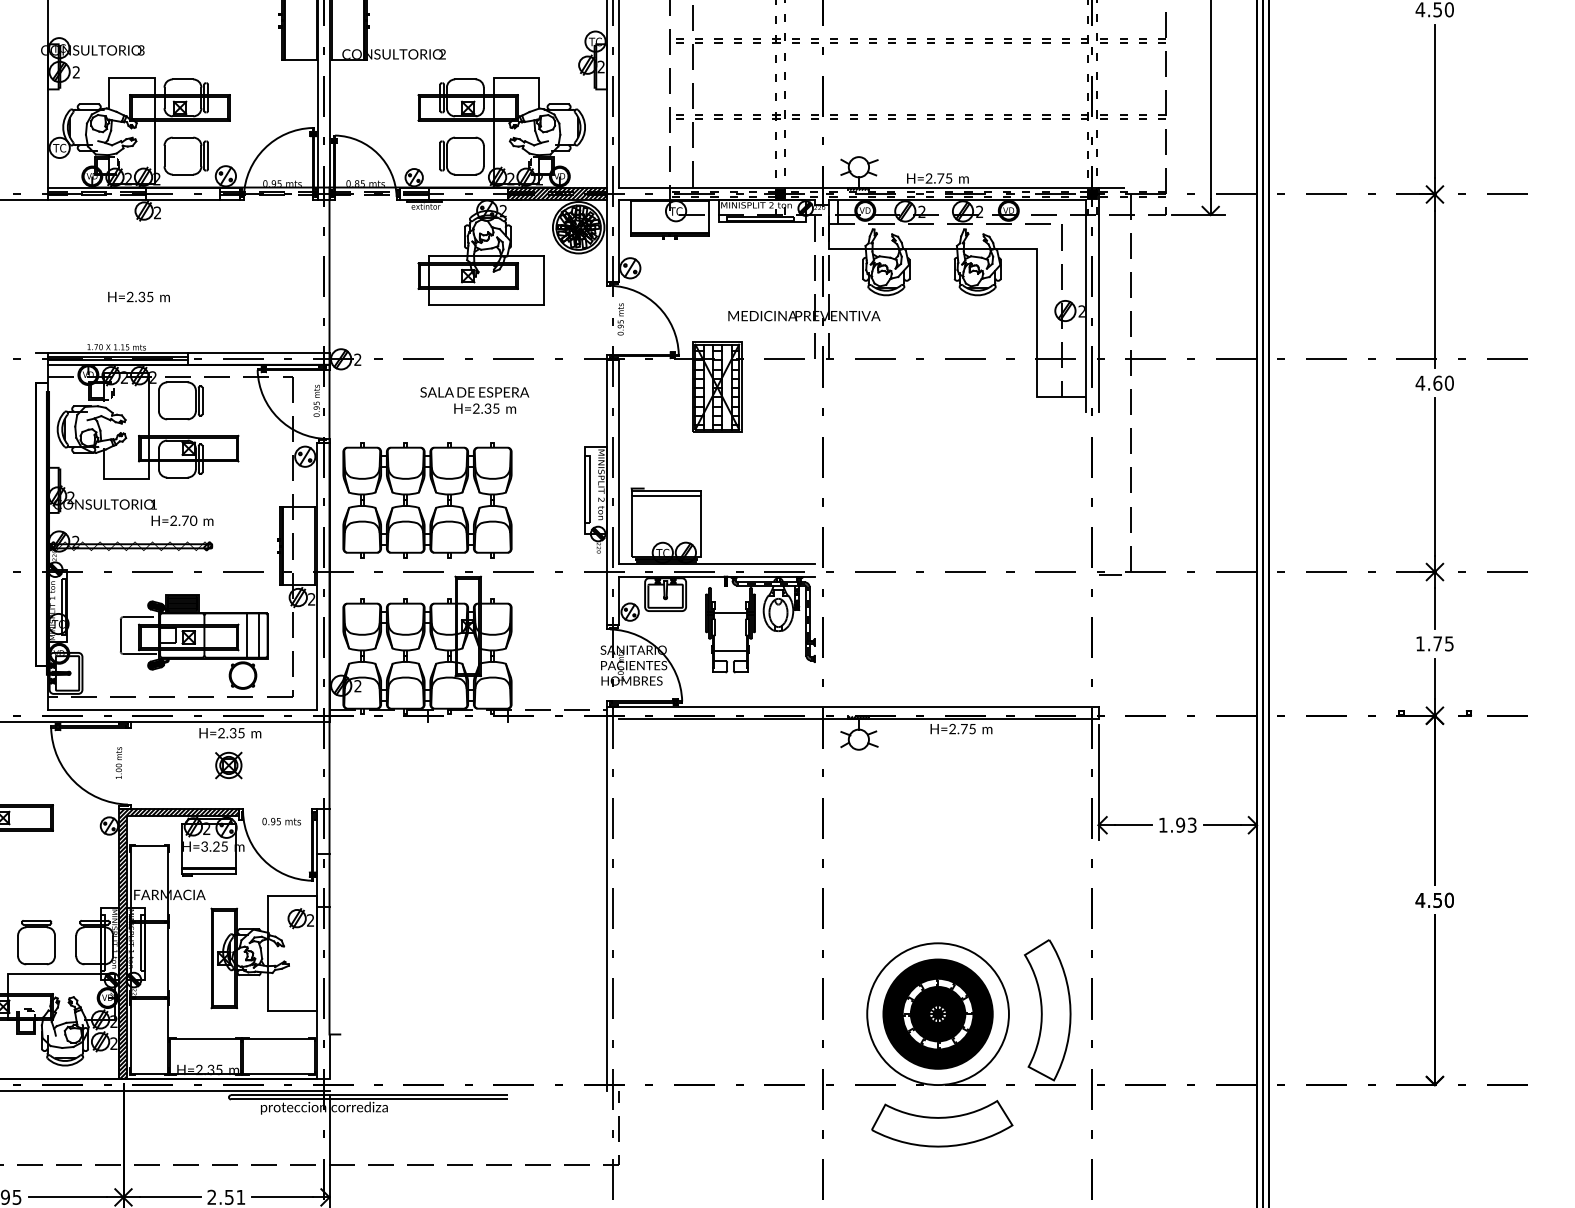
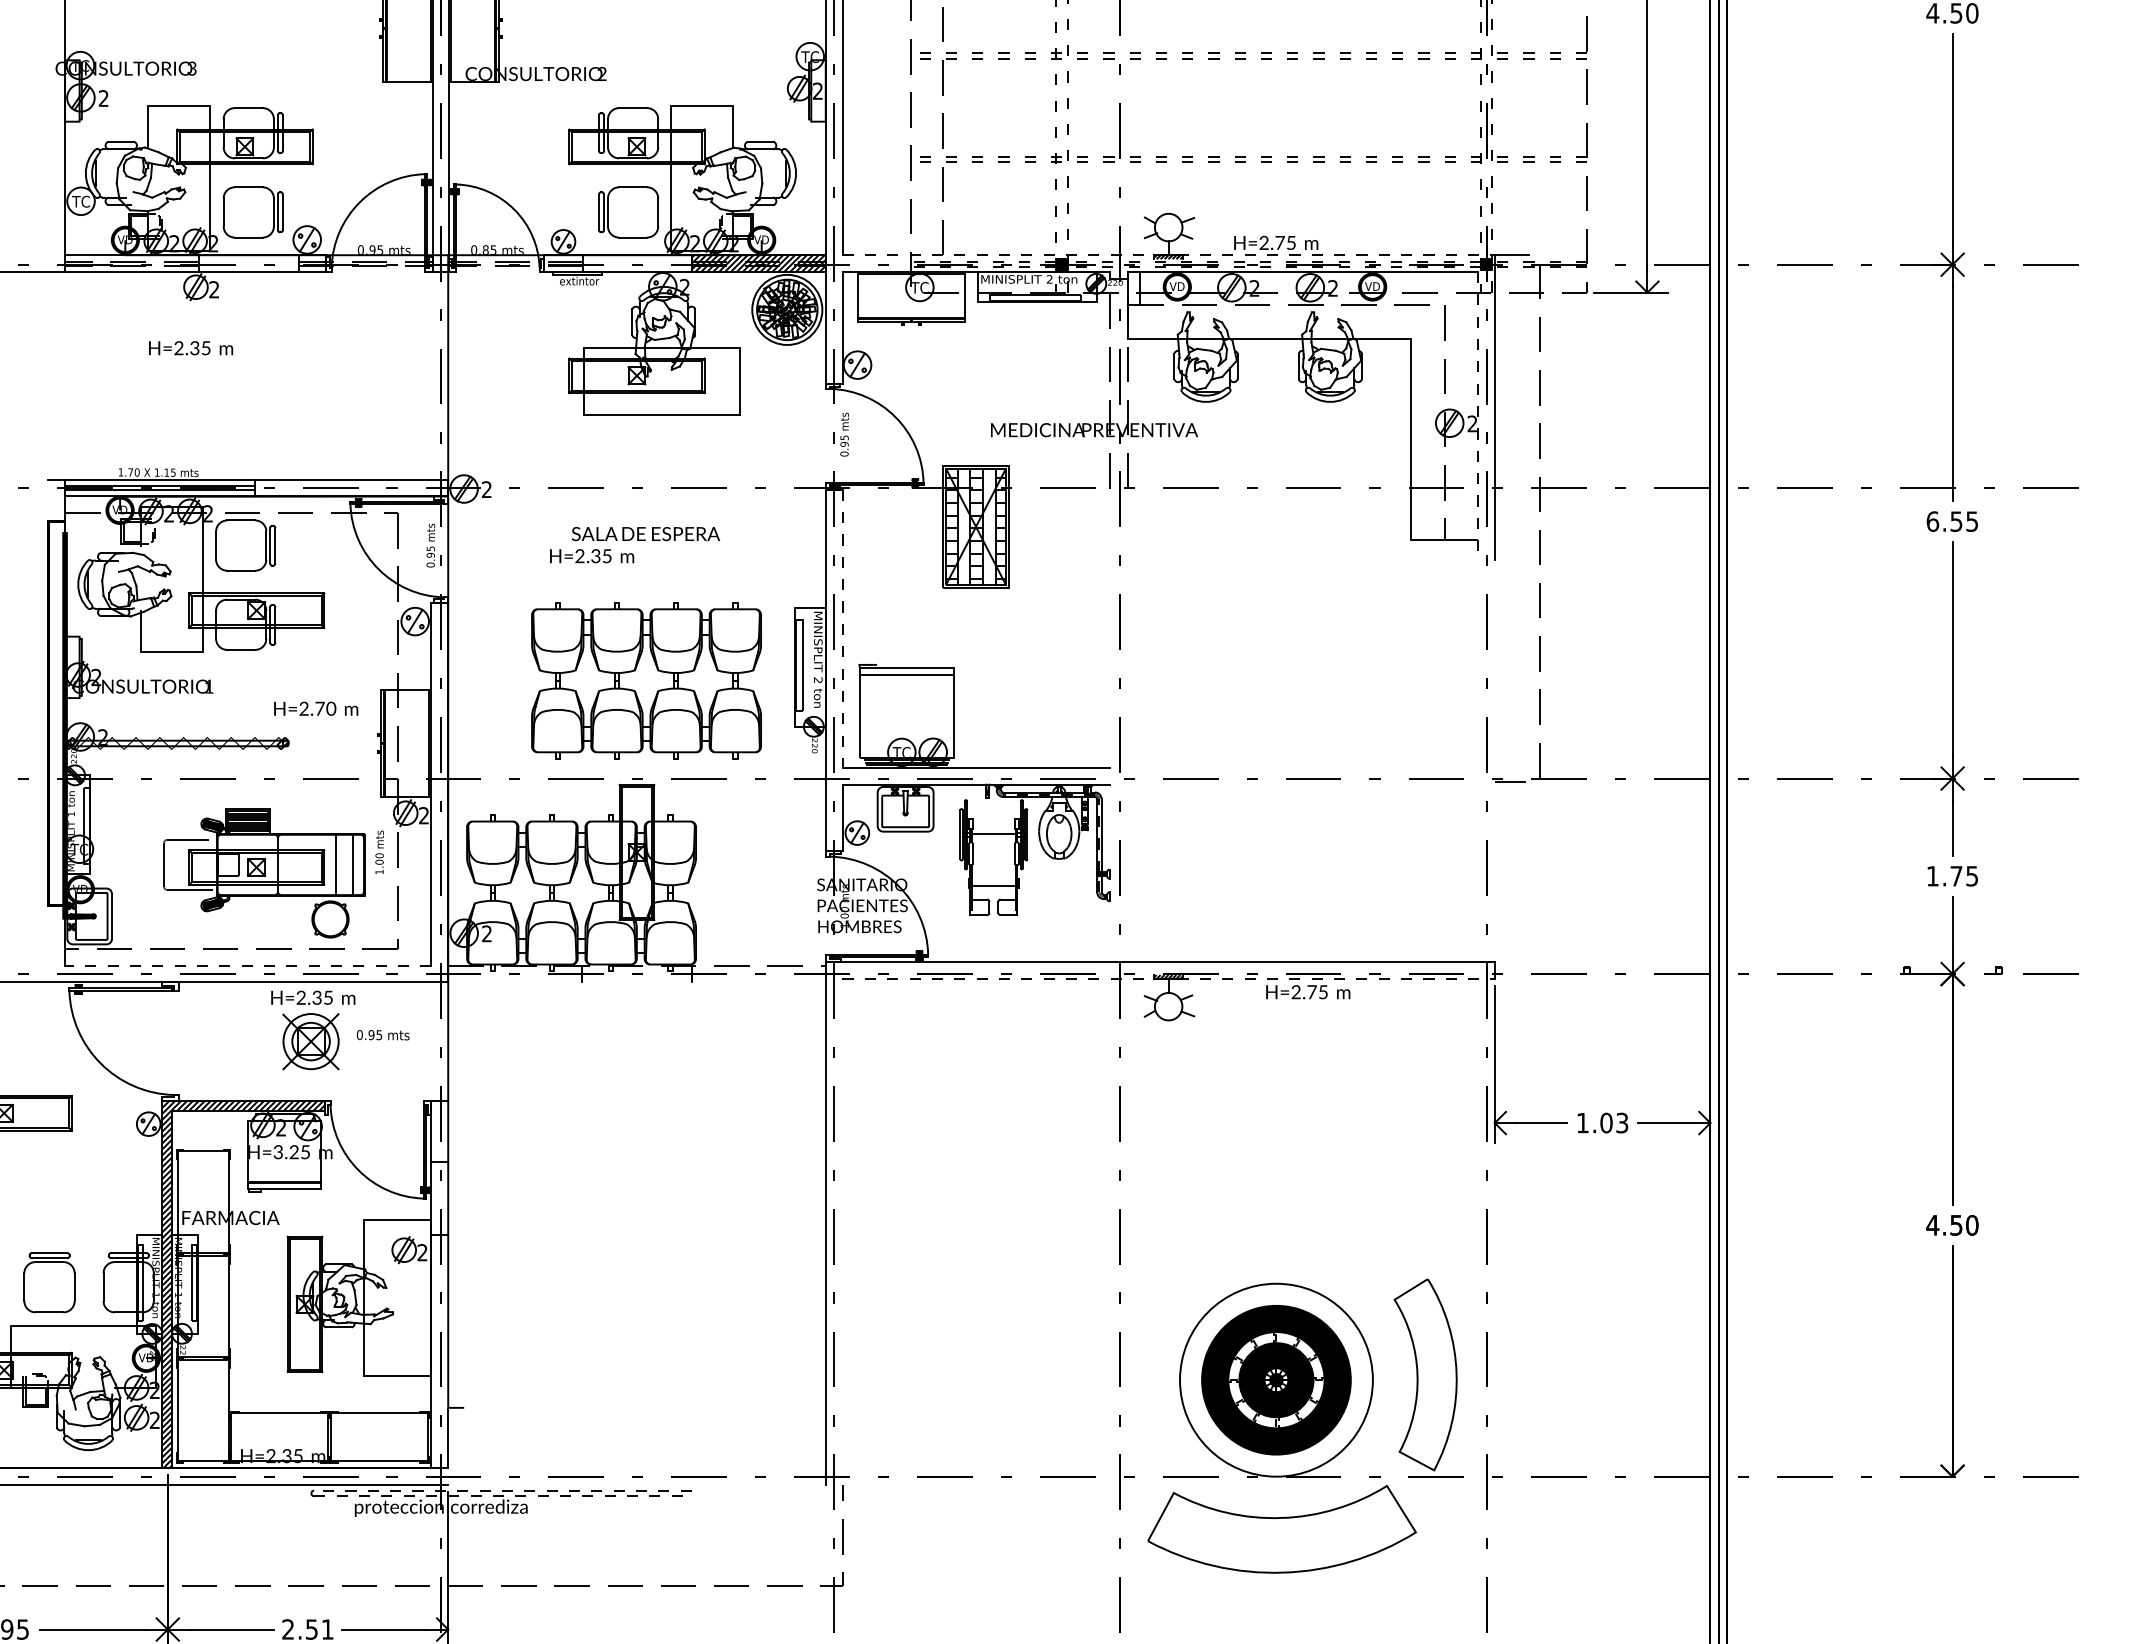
line: (859, 187) -> (1169, 255), solid -> dashed
text: (139, 297) -> (191, 348), moved
line: (1086, 306) -> (1478, 416), solid -> dashed
text: (1434, 383) -> (1952, 521), 4.60 -> 6.55
text: (485, 408) -> (592, 556), moved
line: (619, 462) -> (842, 629), solid -> dashed
part: (427, 500) -> (646, 680), moved
text: (182, 520) -> (316, 708), moved
line: (182, 709) -> (247, 965), solid -> dashed
line: (859, 719) -> (1169, 979), solid -> dashed
text: (118, 762) -> (379, 851), moved
part: (229, 765) -> (311, 1041), size x1.6
text: (281, 821) -> (382, 1035), moved
text: (1180, 825) -> (1606, 1123), 1.93 -> 1.03
line: (369, 1095) -> (502, 1490), solid -> dashed
line: (369, 1099) -> (502, 1496), solid -> dashed
part: (941, 1123) -> (1281, 1529), size x1.4

